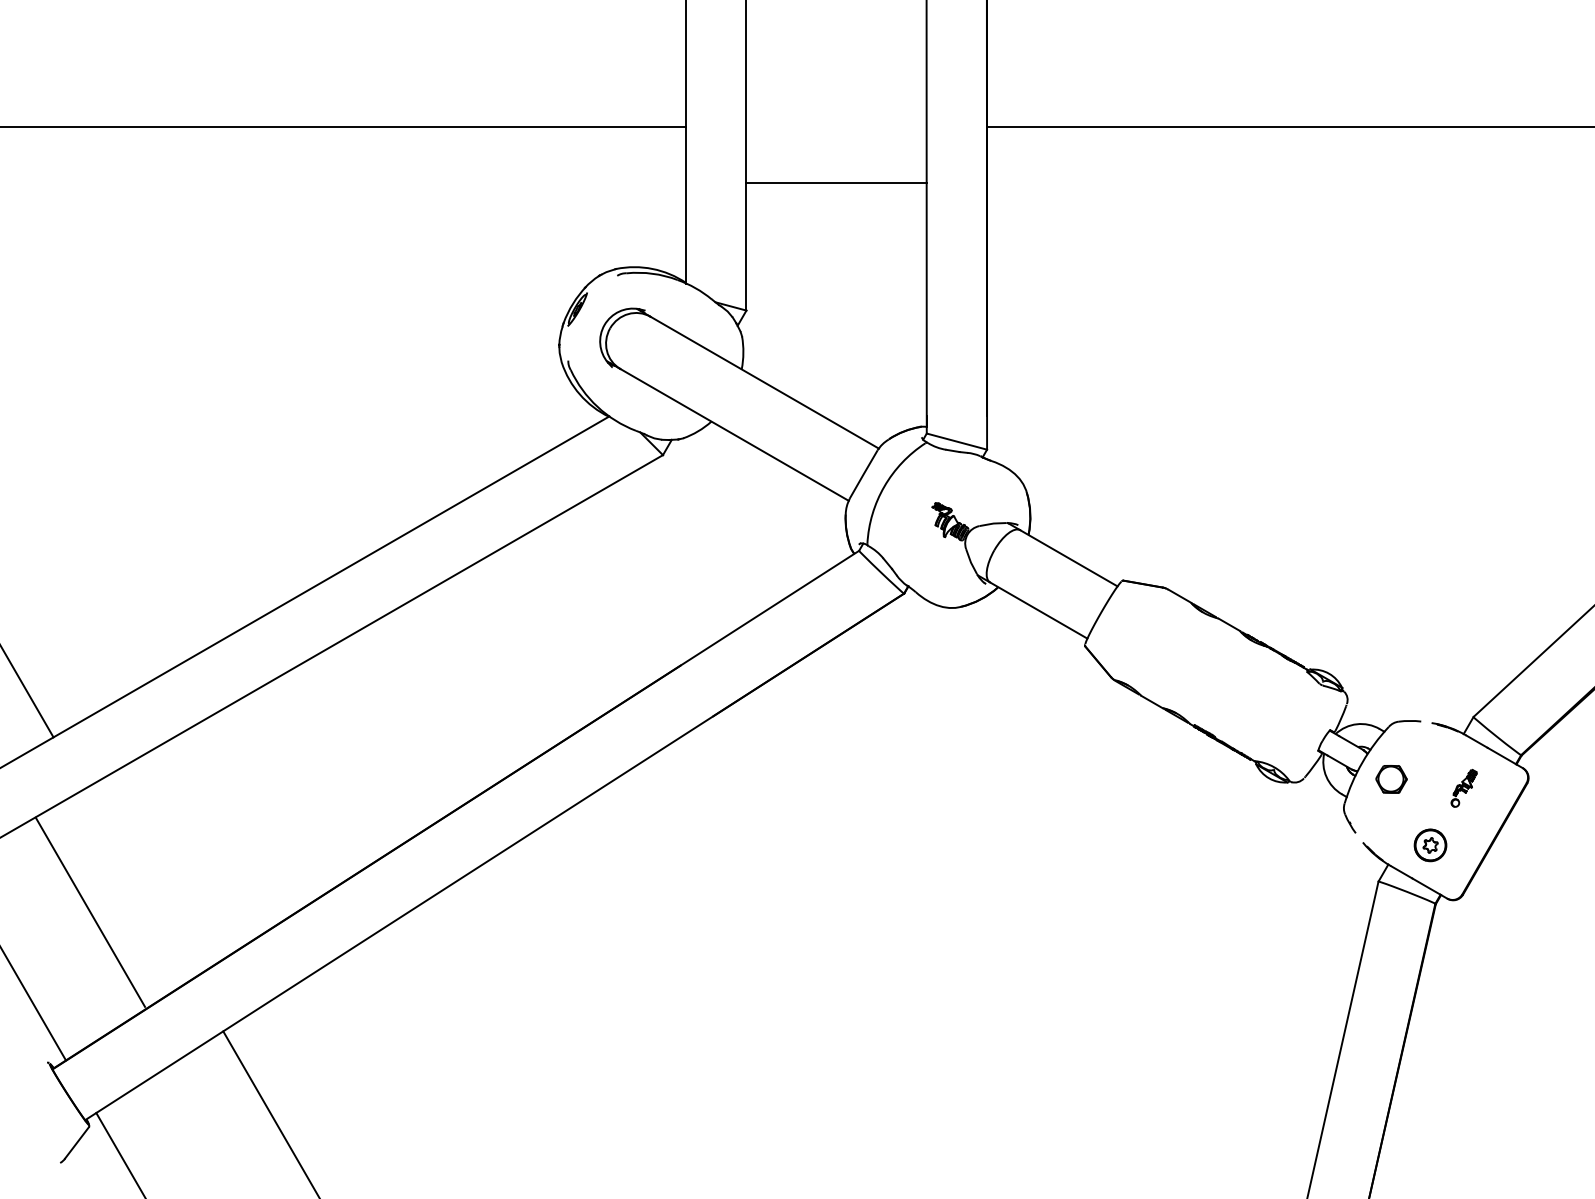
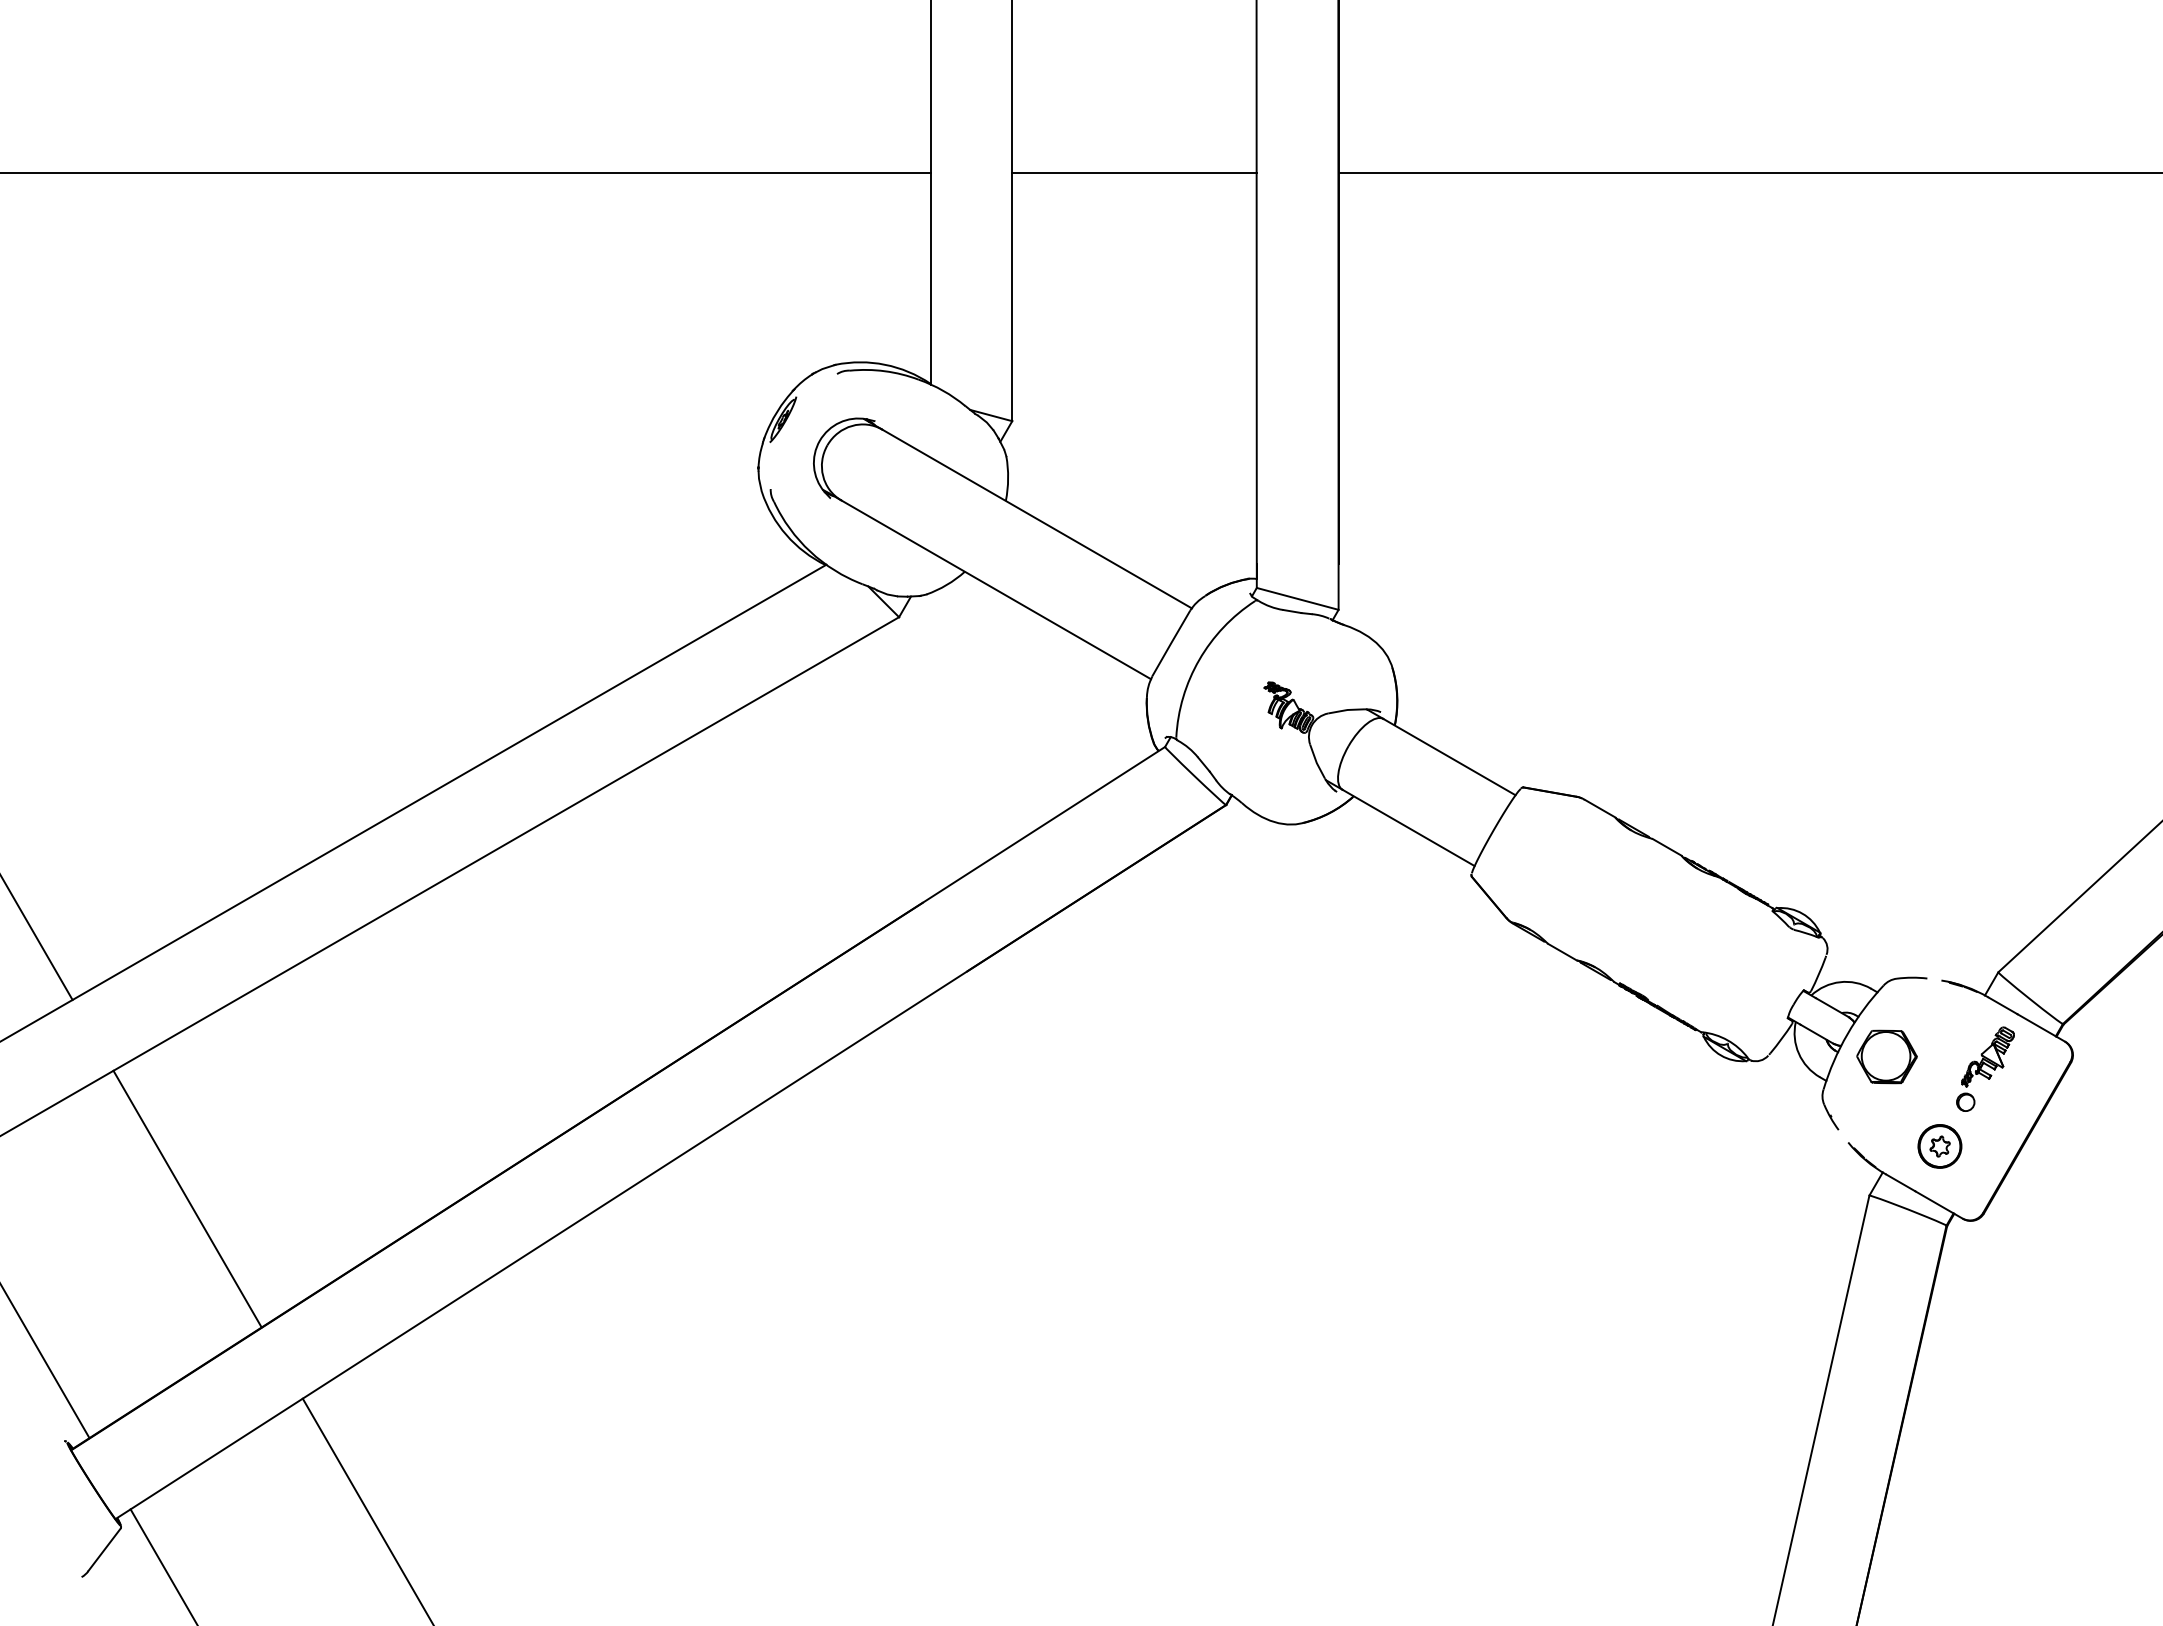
line: (836, 182) -> (1134, 172), moved
part: (1391, 779) -> (1886, 1056), size x1.43
part: (1464, 787) -> (1985, 1068), size x1.67
line: (90, 911) -> (187, 1198), moved

